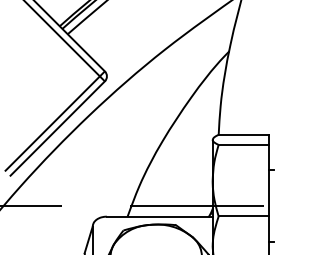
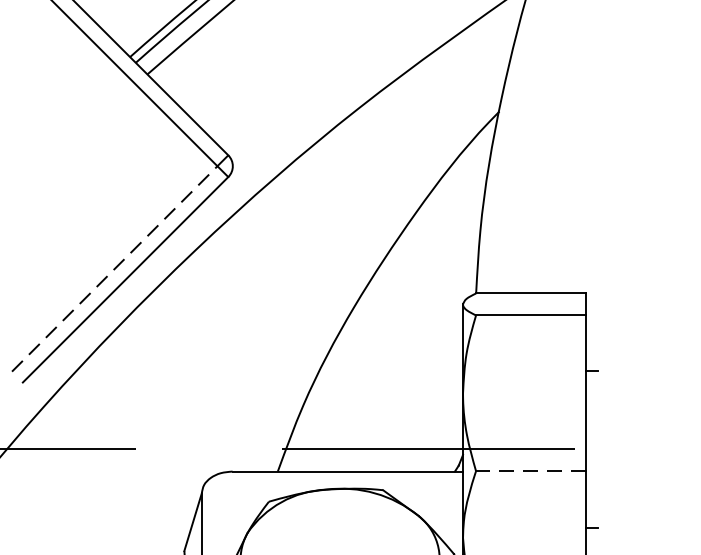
line: (52, 123) -> (114, 268), solid -> dashed
line: (243, 216) -> (530, 471), solid -> dashed

